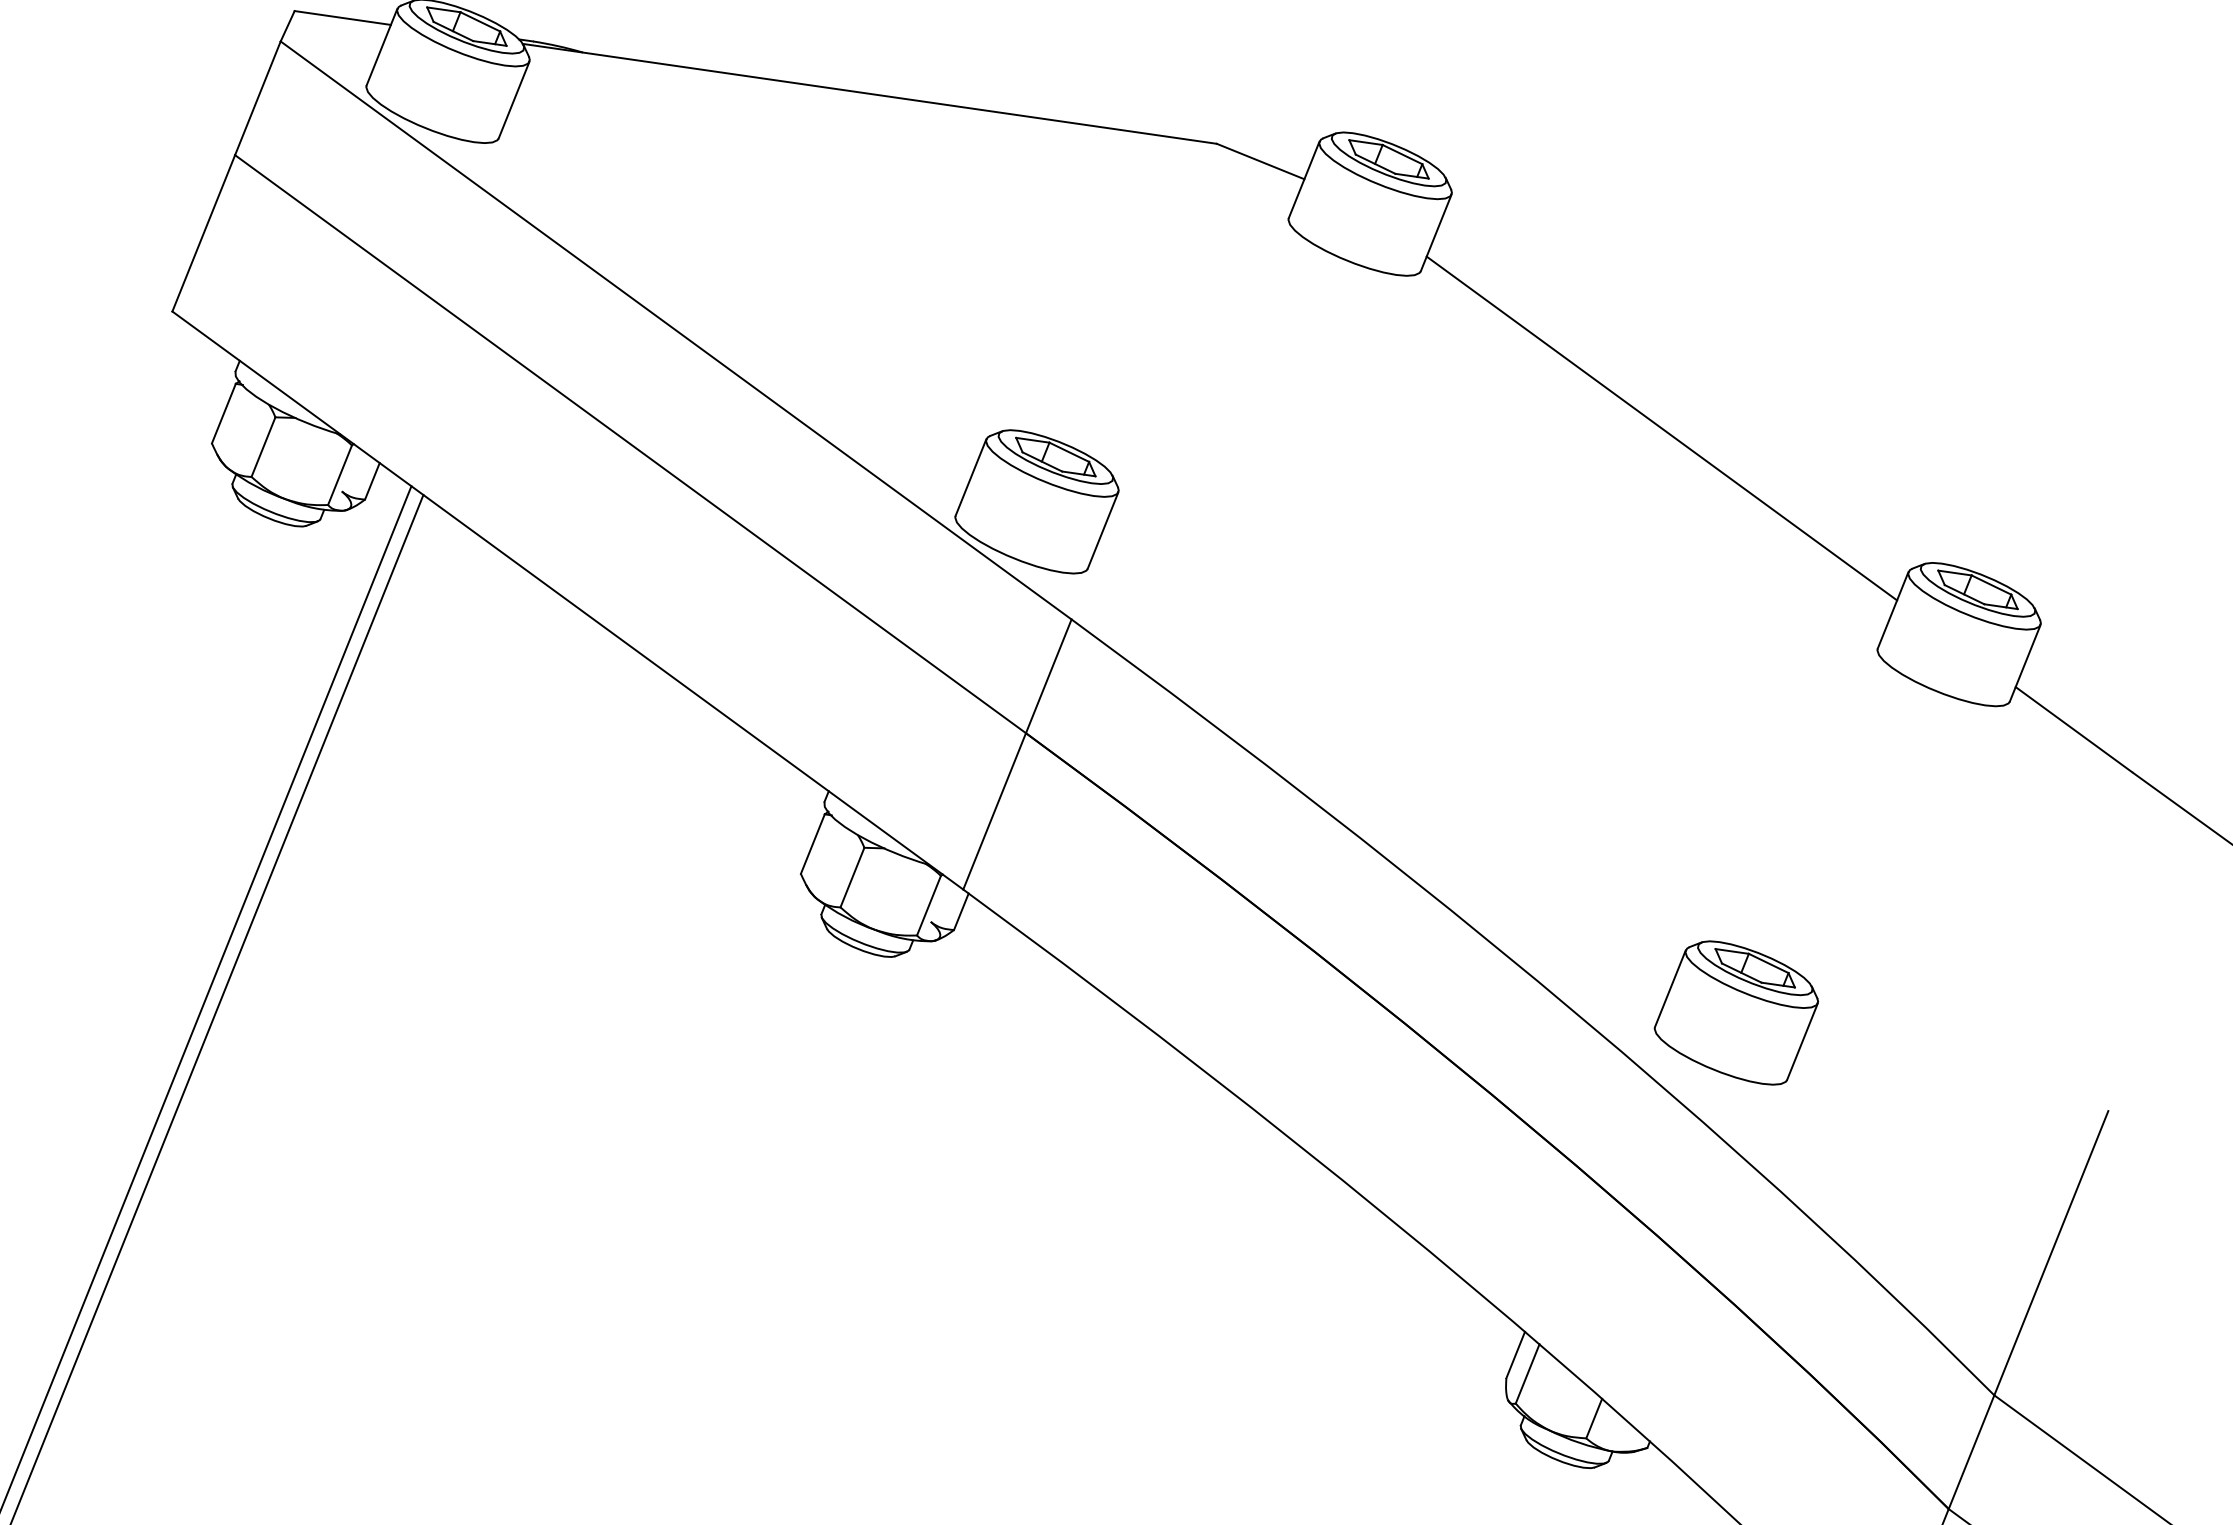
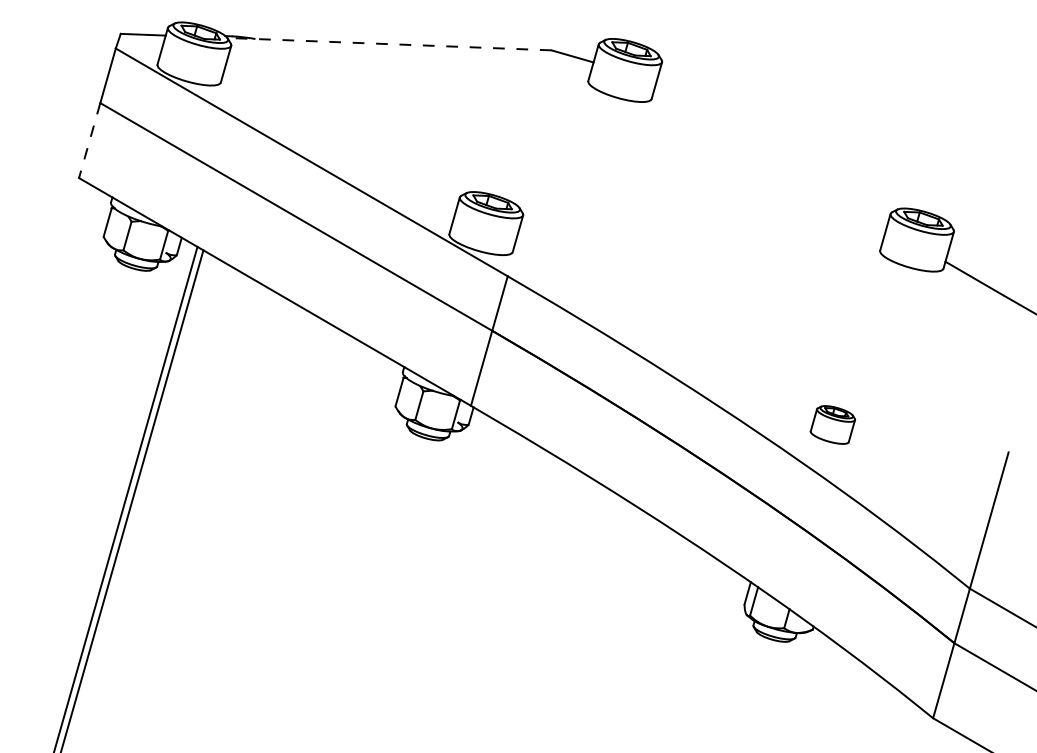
line: (867, 94) -> (388, 44), solid -> dashed
line: (203, 233) -> (89, 140), solid -> dashed
line: (1660, 427) -> (769, 159), removed
part: (1736, 1011) -> (832, 424), size x0.6

